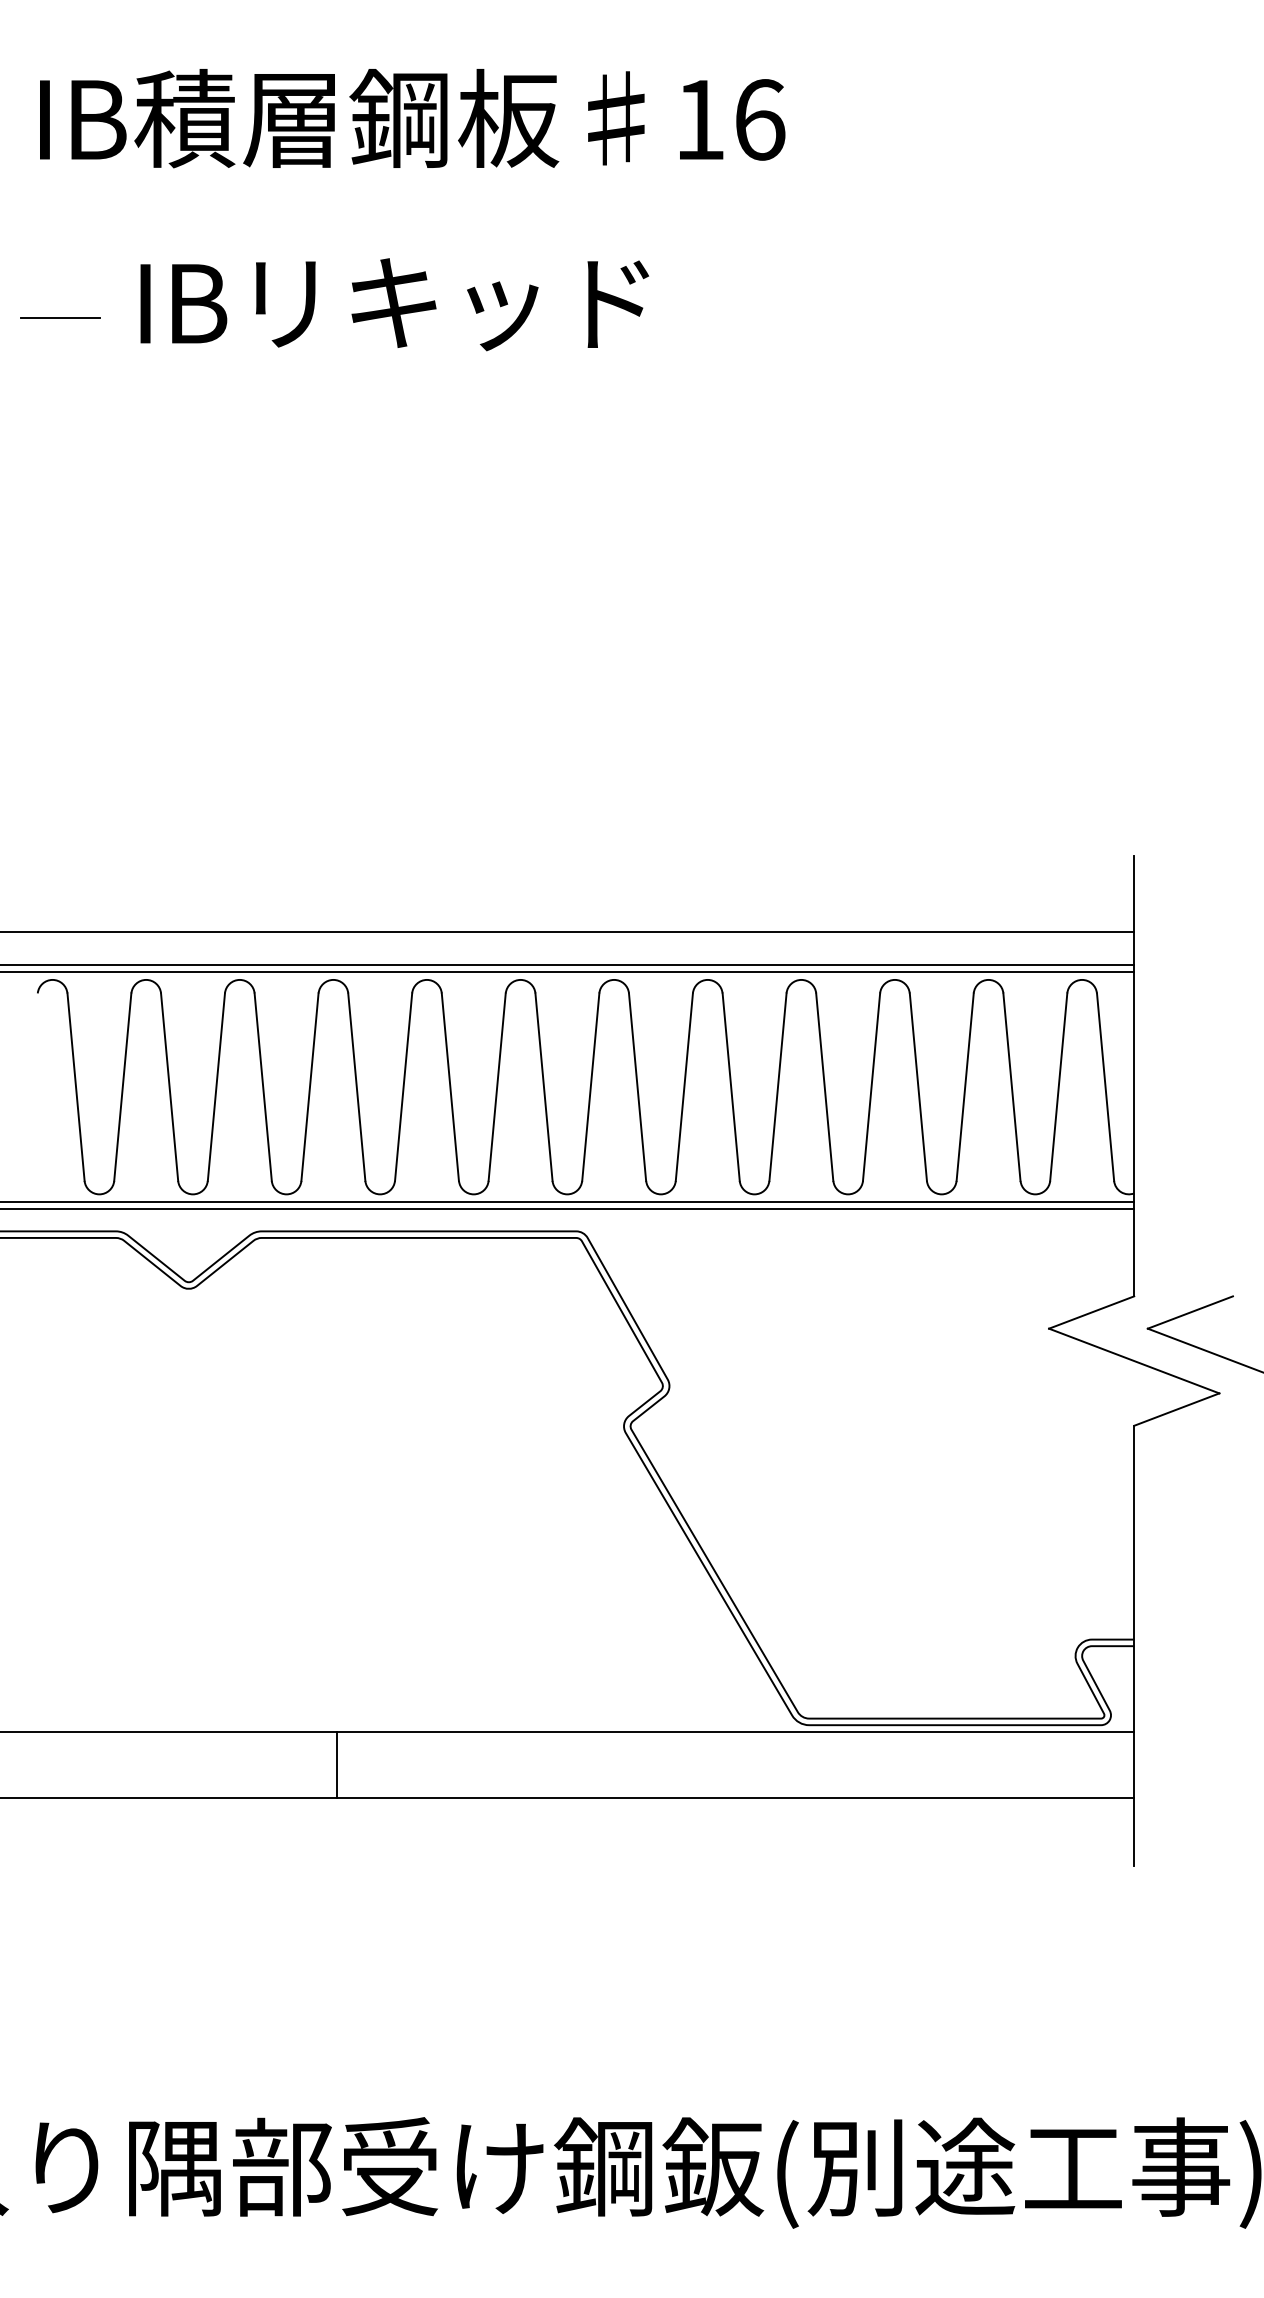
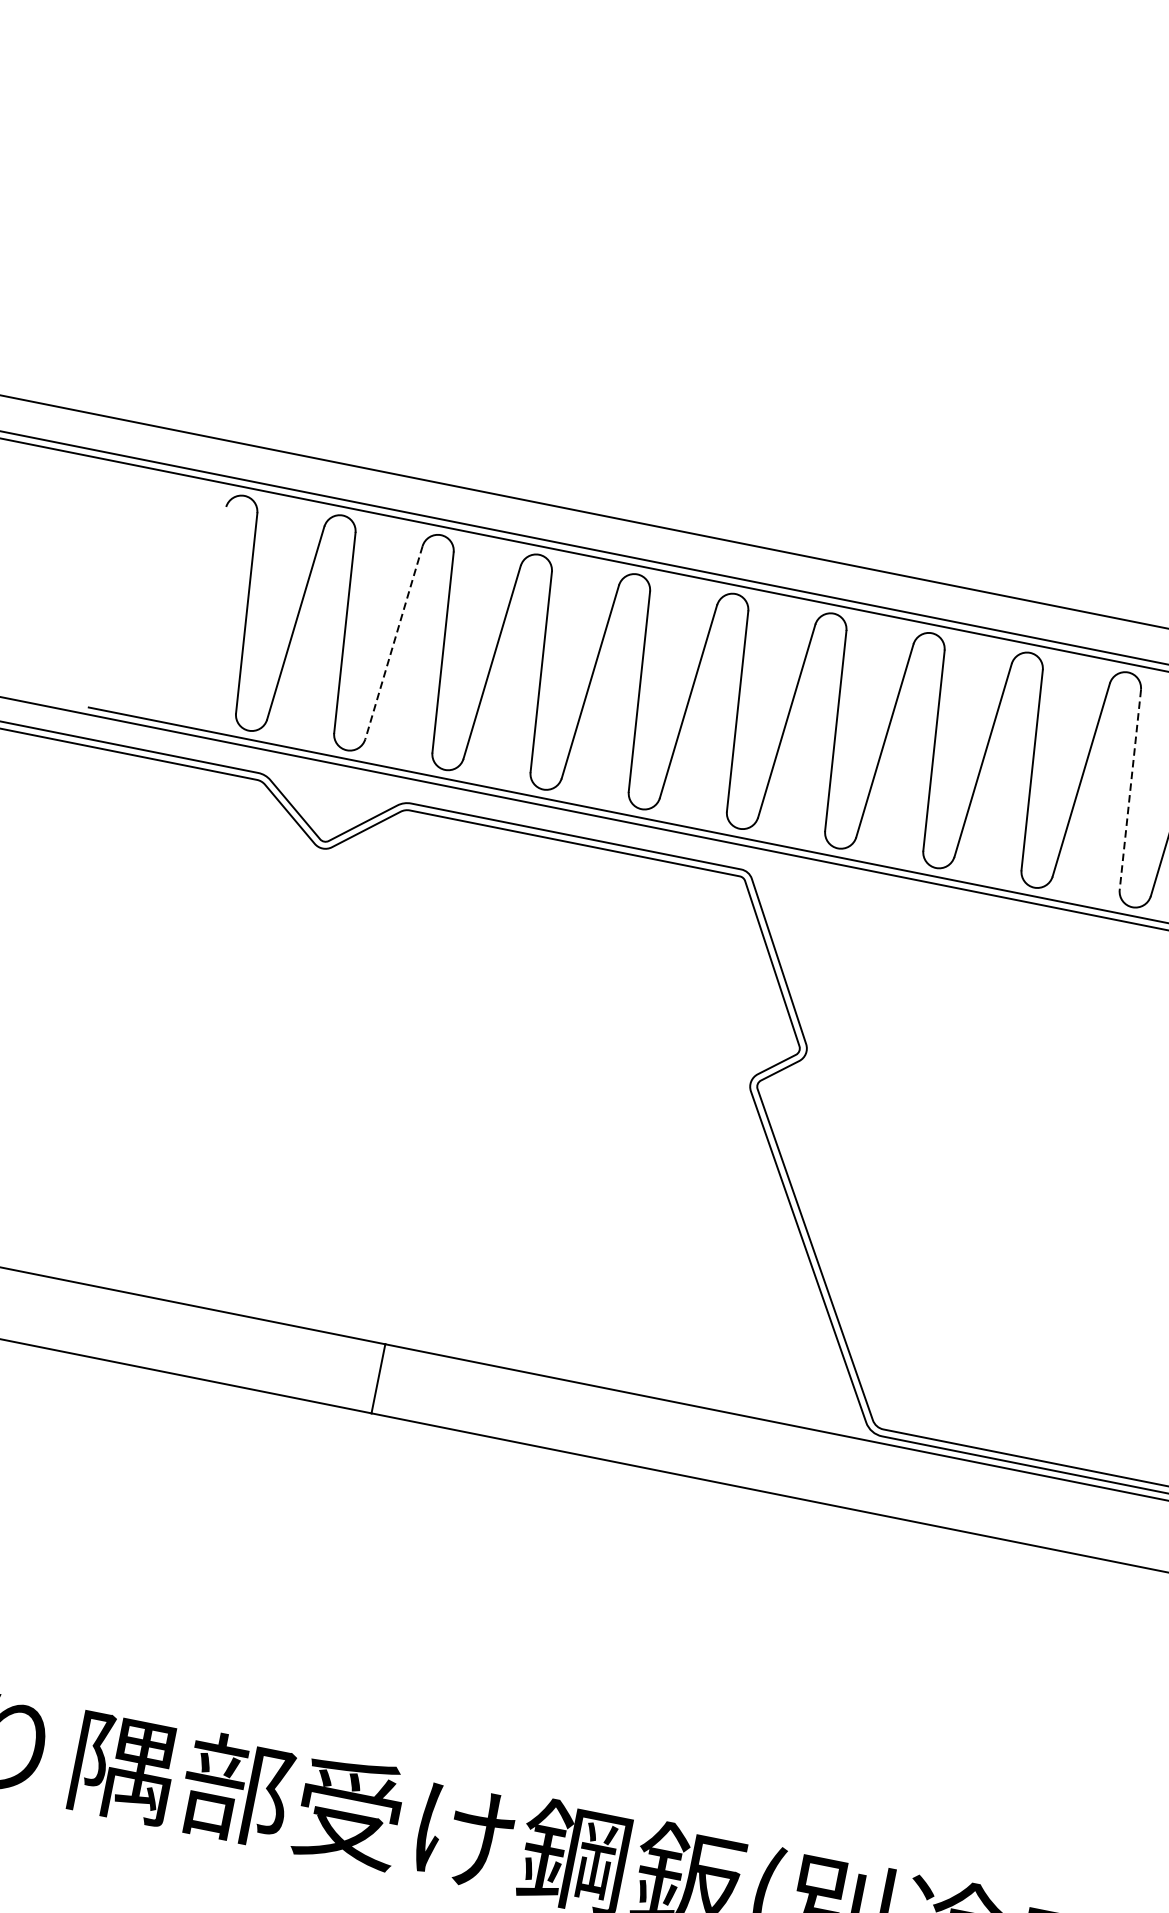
line: (216, 1087) -> (393, 643), solid -> dashed
line: (918, 1087) -> (1130, 790), solid -> dashed

